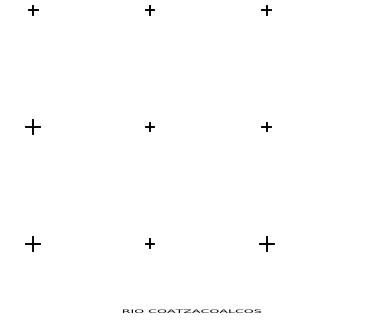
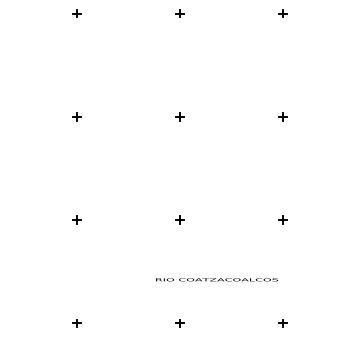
part: (32, 126) -> (76, 116), size x0.62
part: (32, 242) -> (76, 219), size x0.62
part: (265, 242) -> (282, 219), size x0.62

